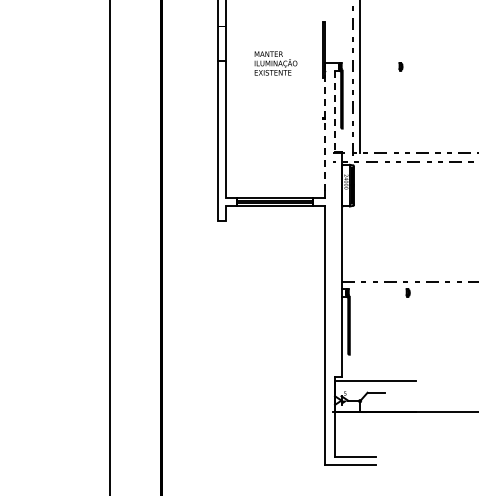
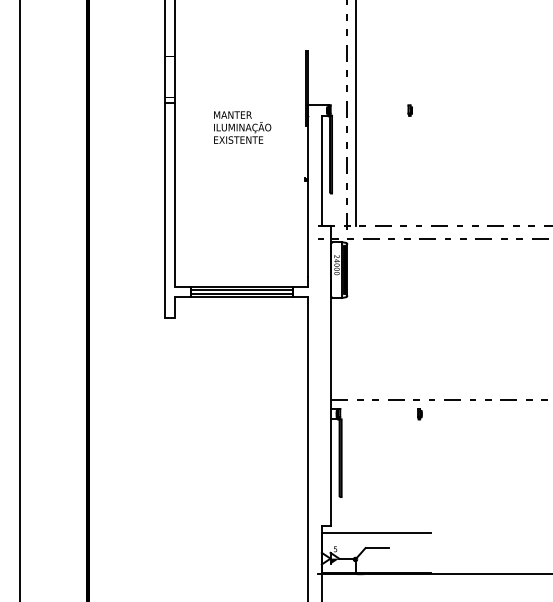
text: (275, 63) -> (241, 127), moved
line: (335, 111) -> (322, 170), dashed -> solid
line: (324, 126) -> (307, 190), dashed -> solid

